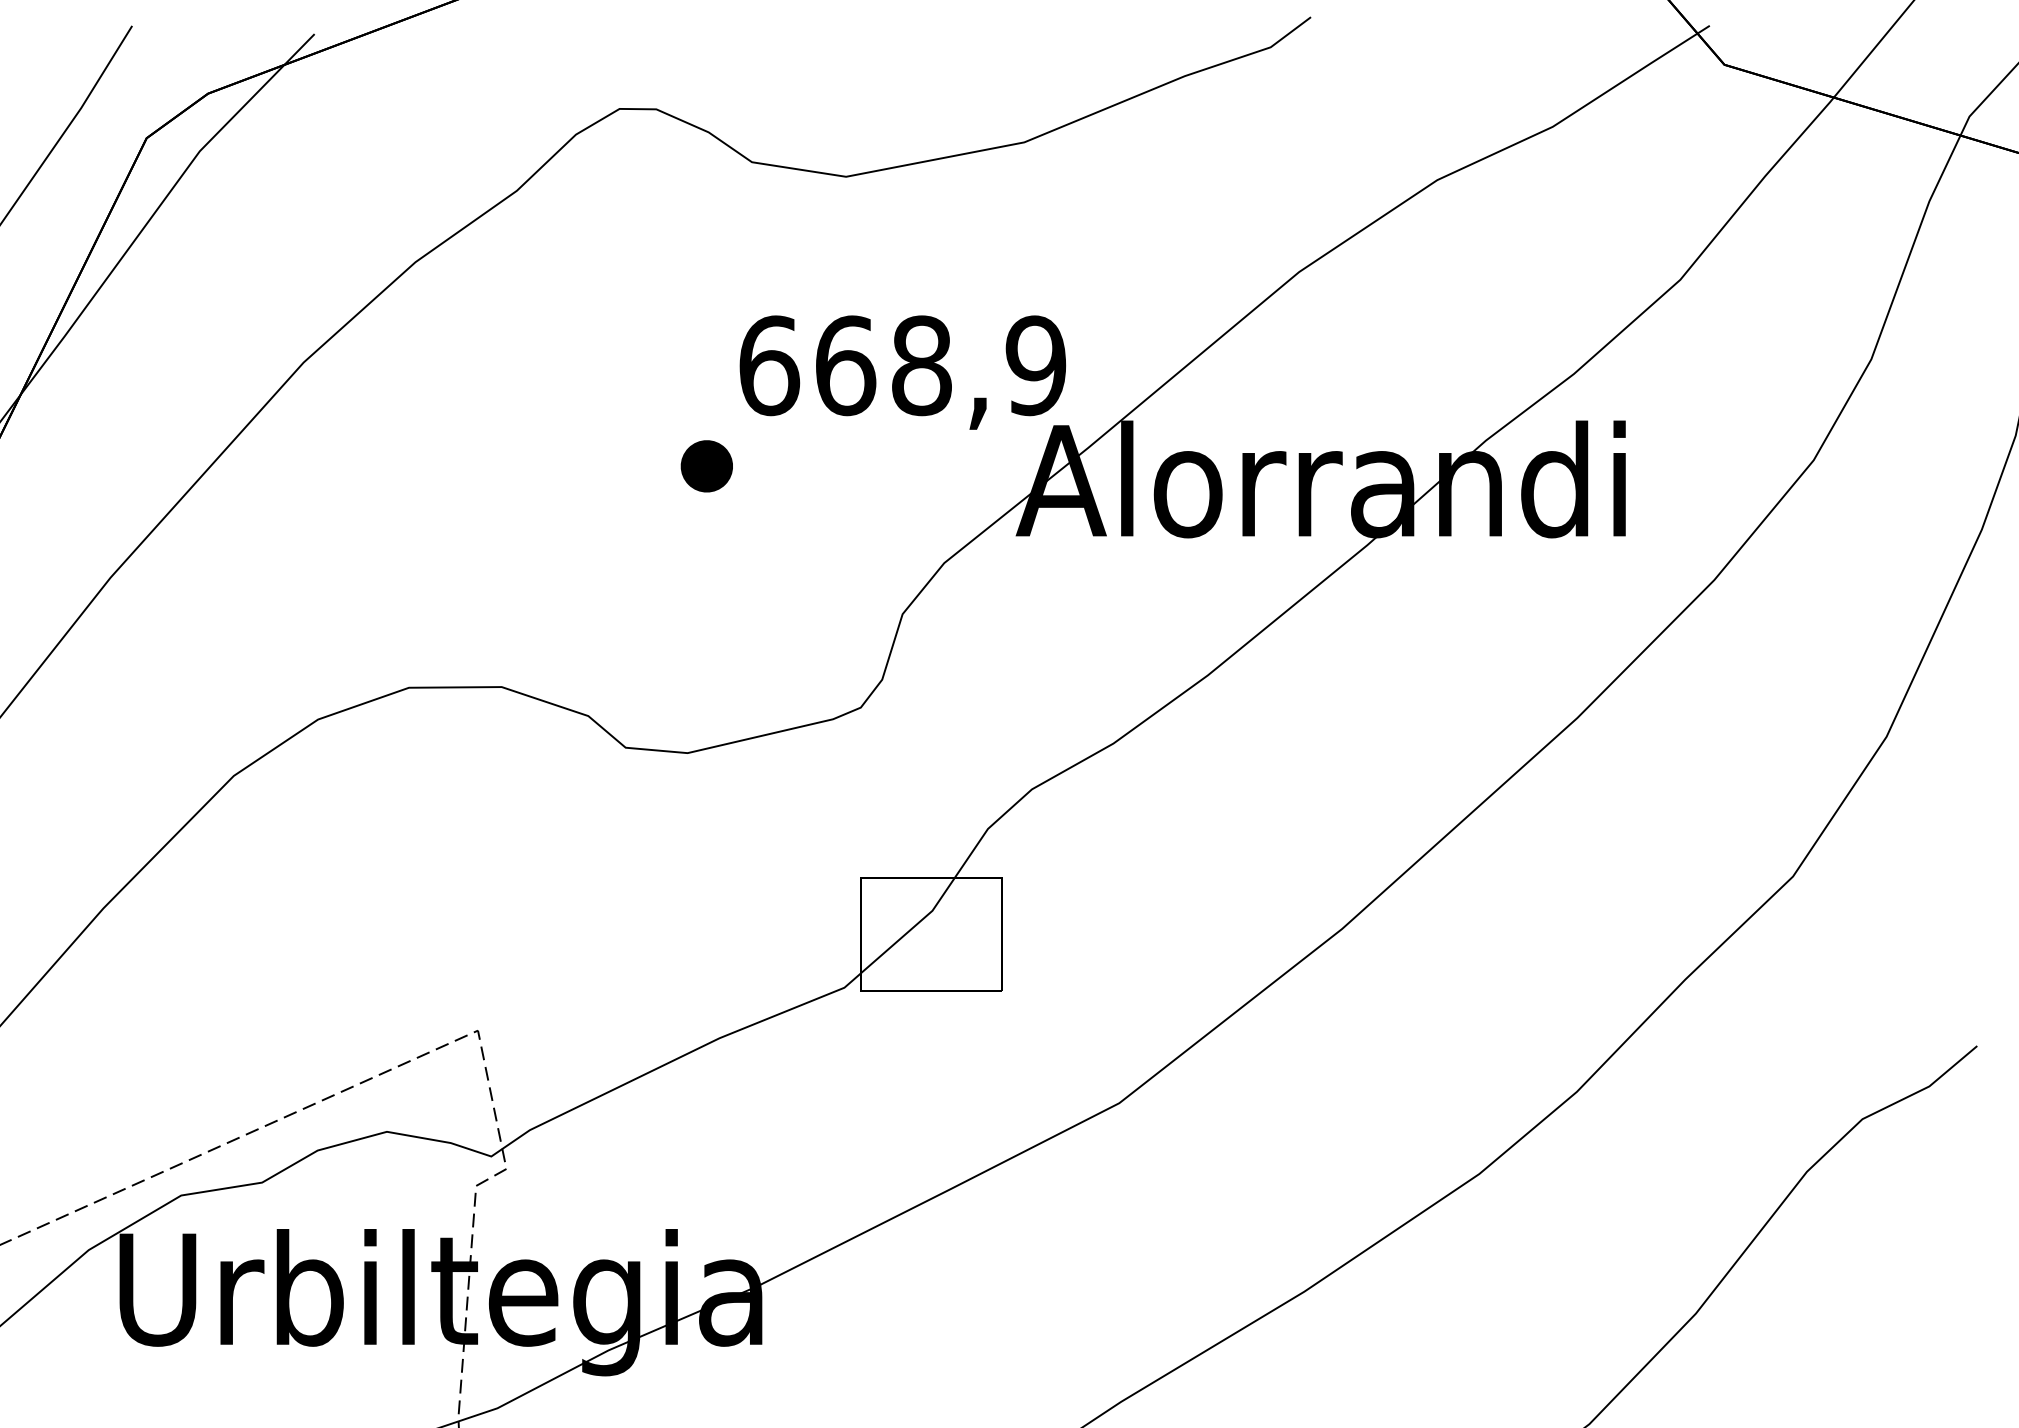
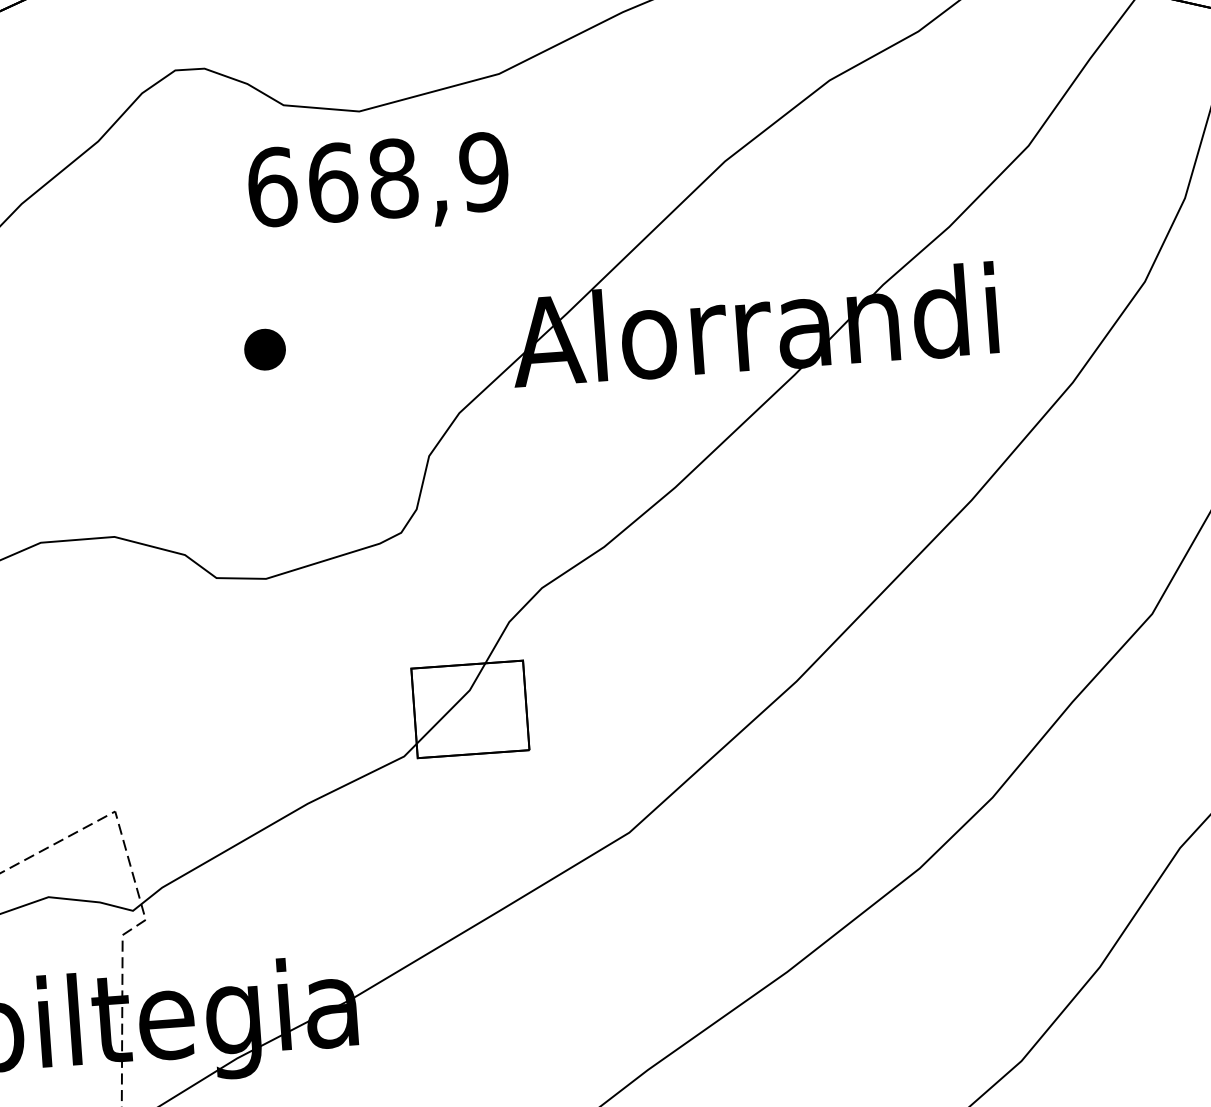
text: (902, 372) -> (378, 185), moved

